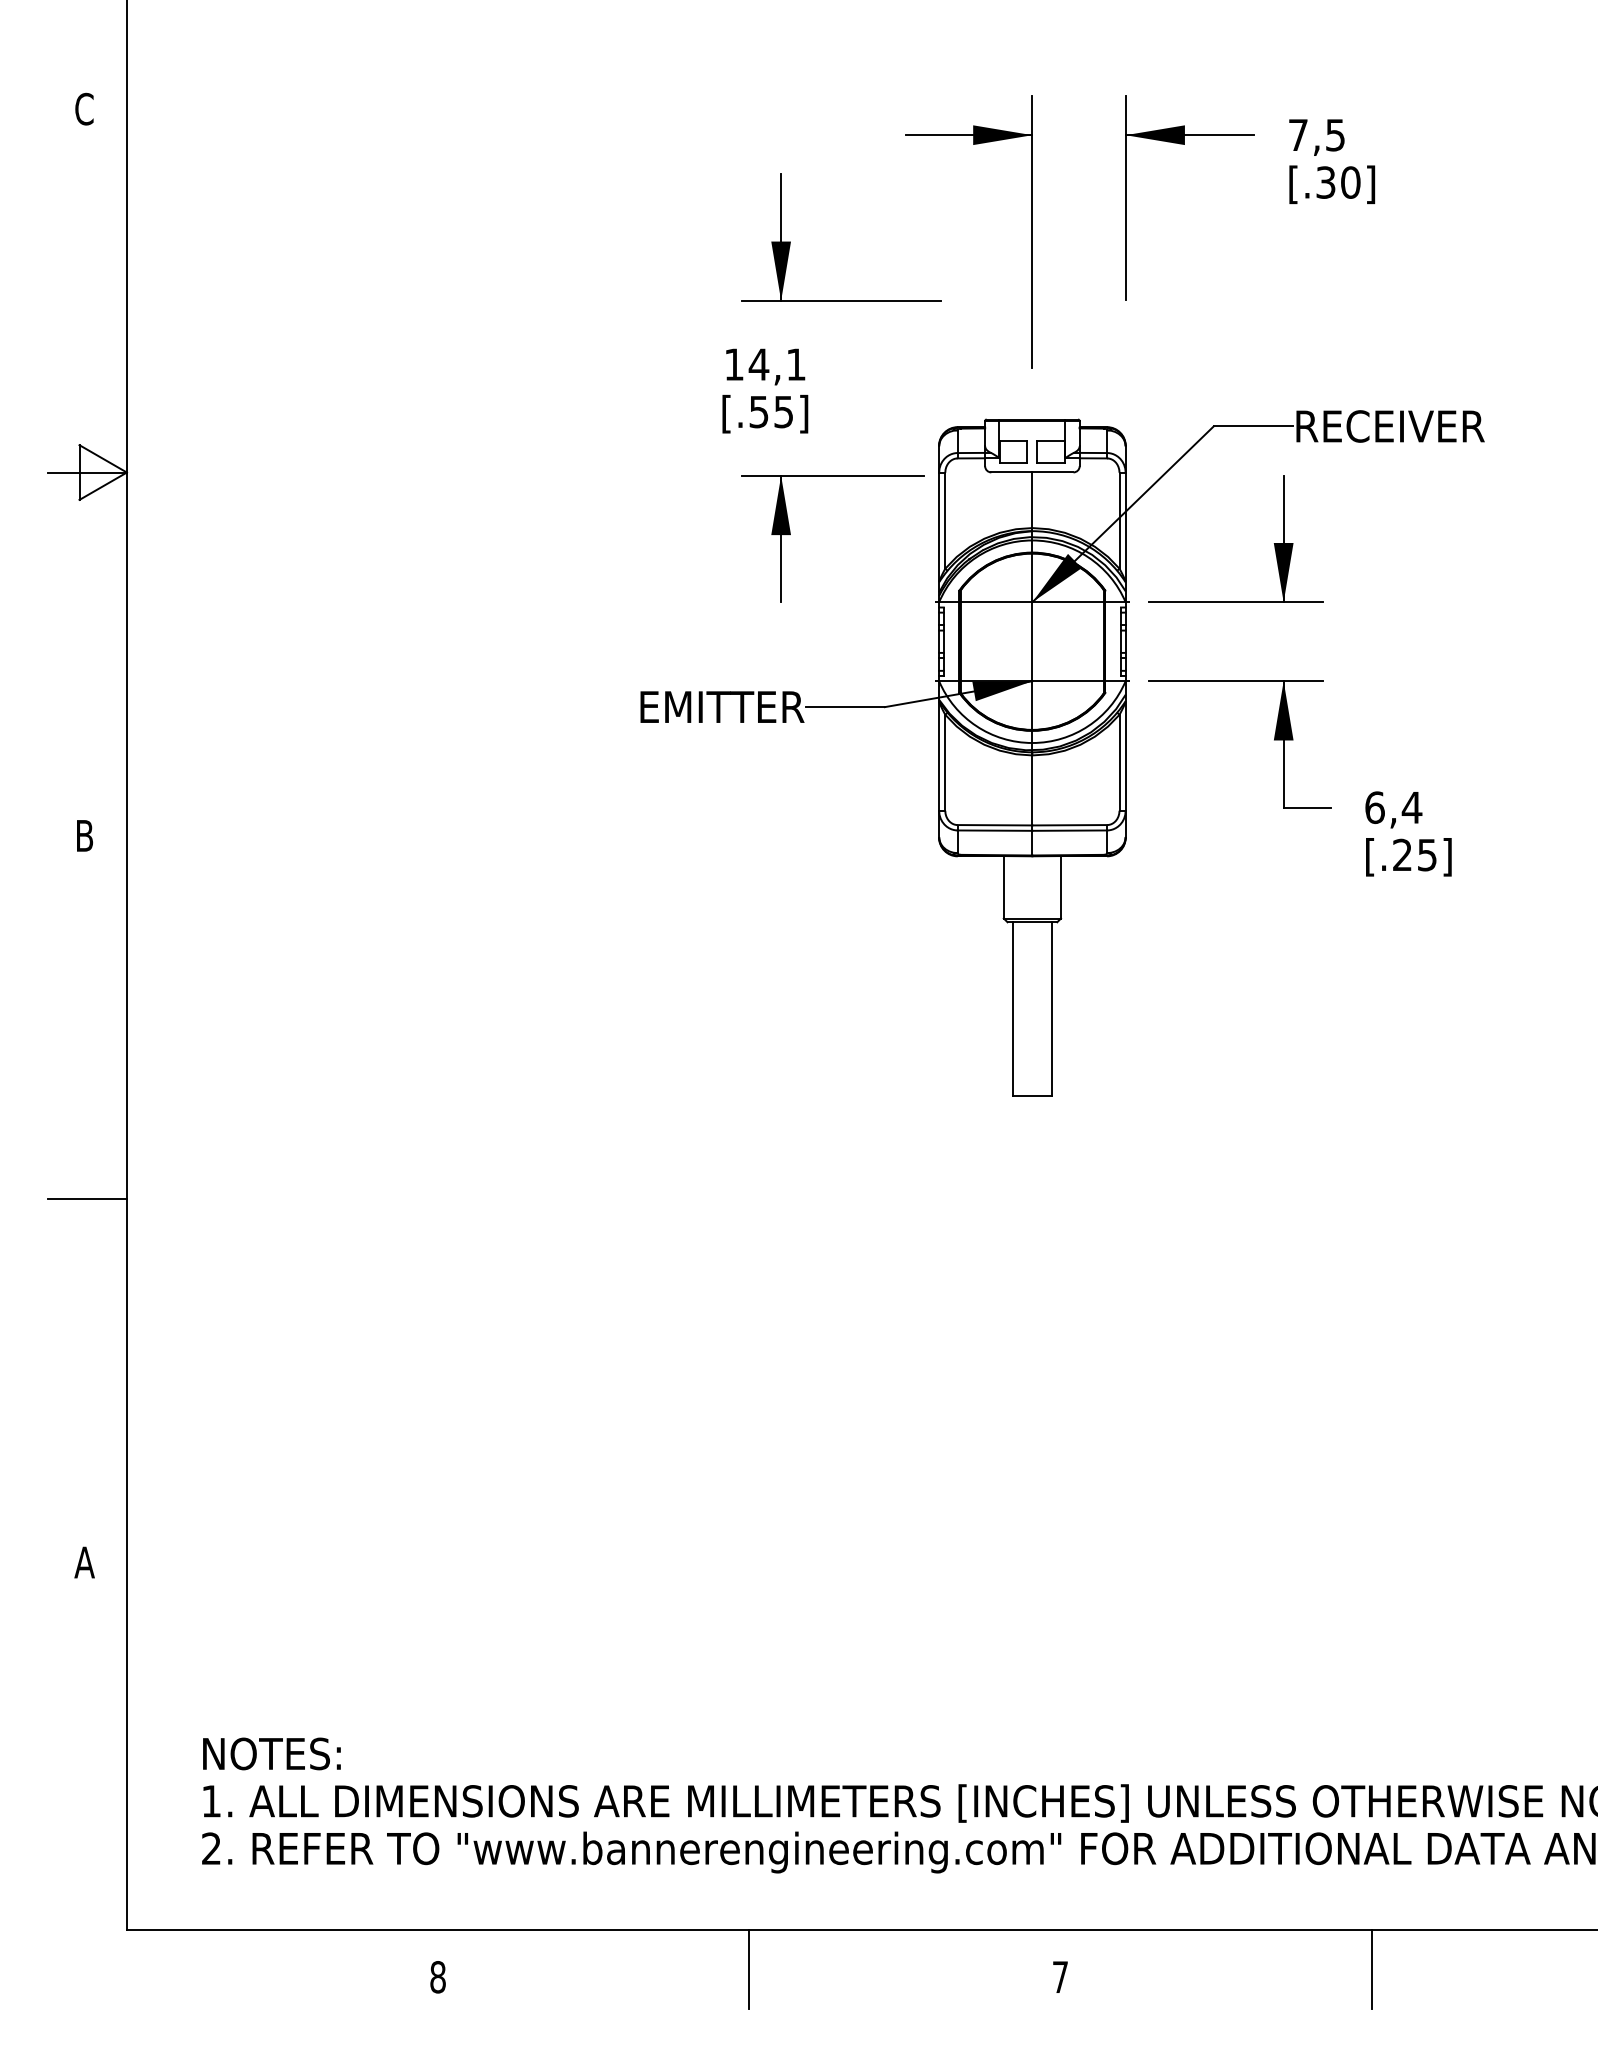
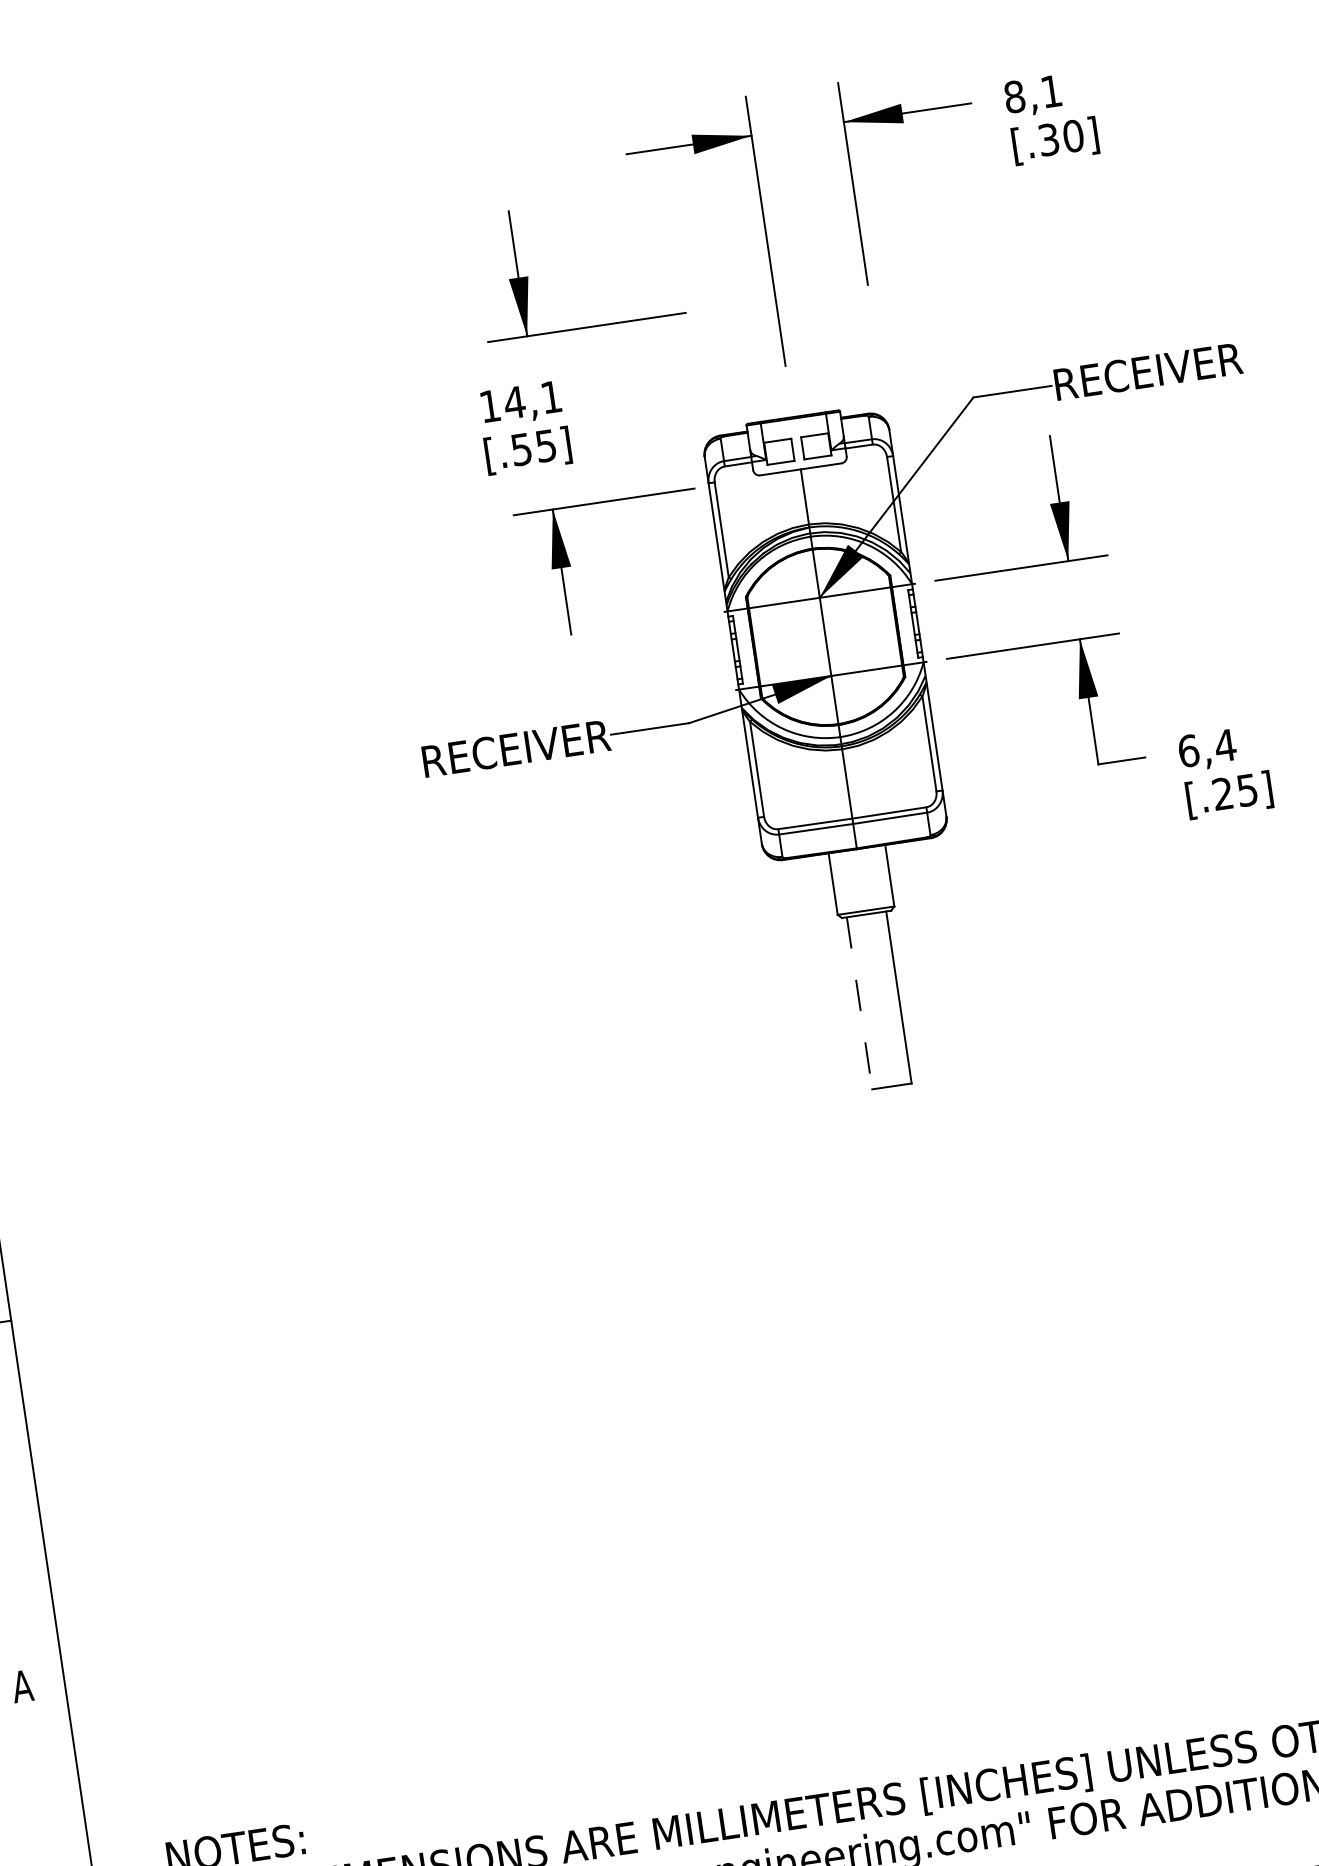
text: (1316, 134) -> (1032, 93), 7,5 -> 8,1
text: (685, 706) -> (491, 751), EMITTER -> RECEIVER
line: (1012, 1009) -> (859, 1003), solid -> dashed

